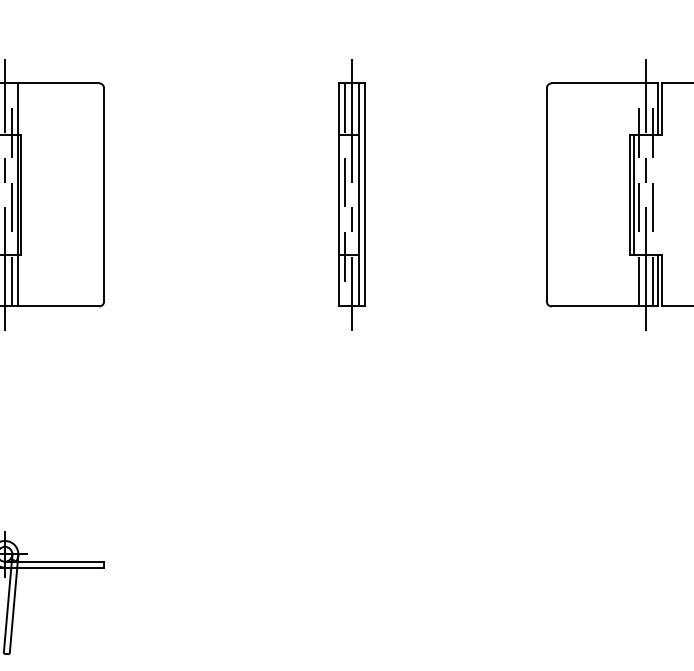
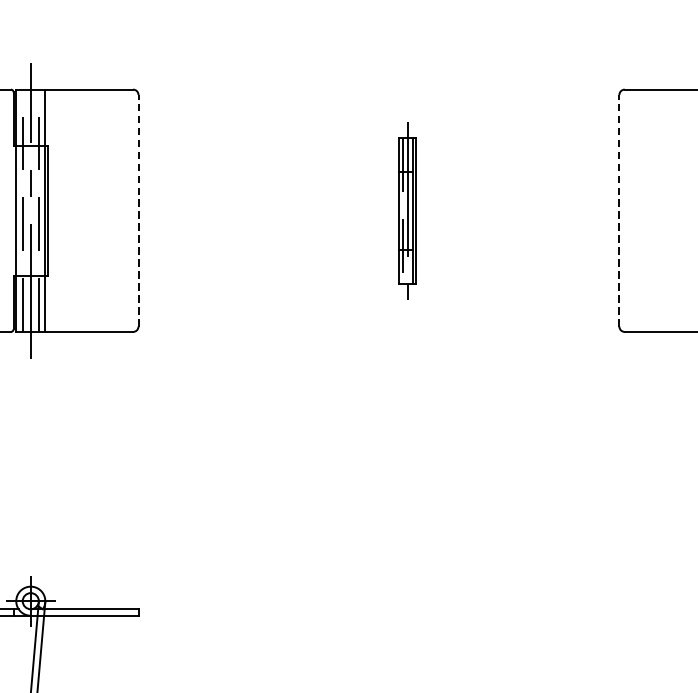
line: (104, 194) -> (138, 210), solid -> dashed
part: (351, 194) -> (407, 210), size x0.6
line: (546, 194) -> (619, 210), solid -> dashed

